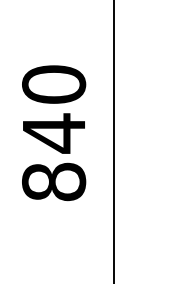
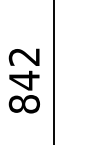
text: (52, 83) -> (23, 56), 840 -> 842

